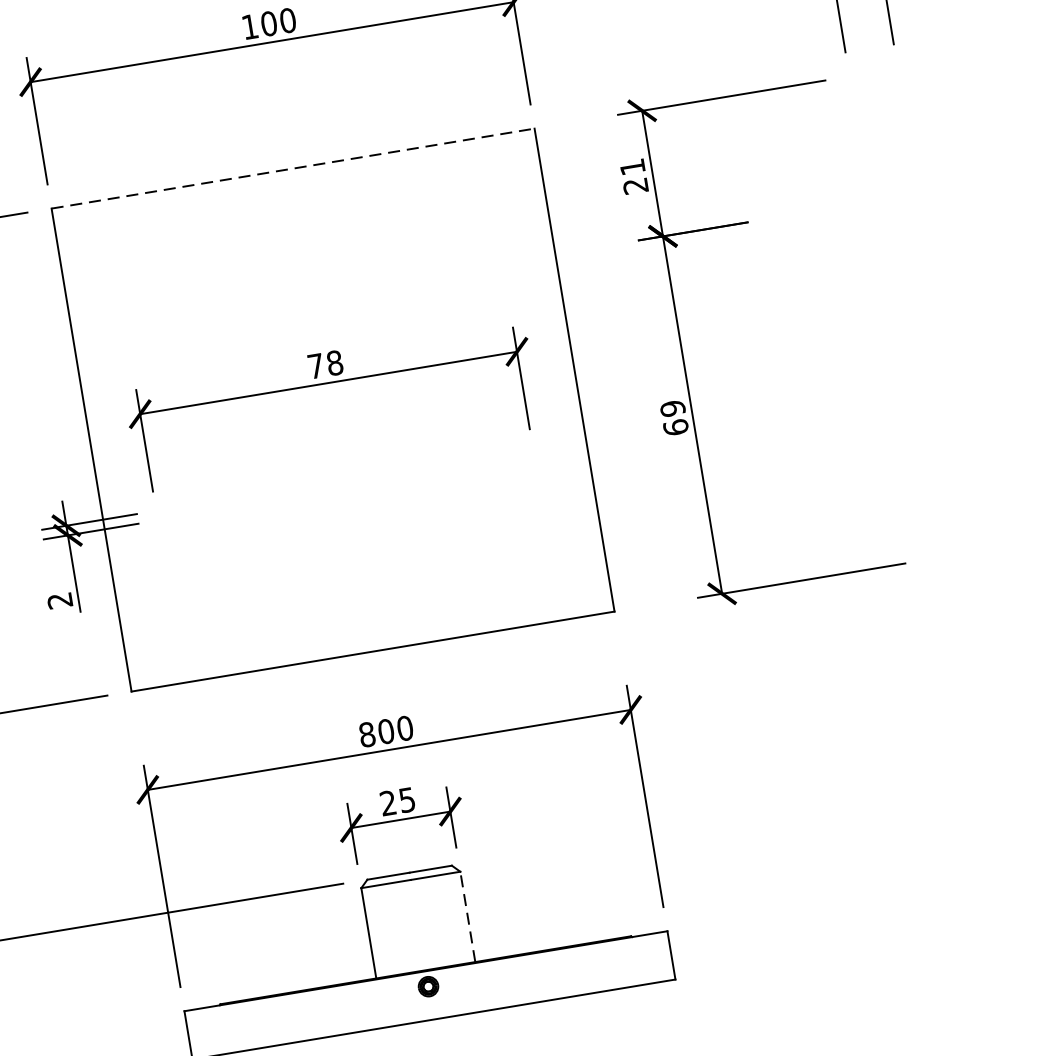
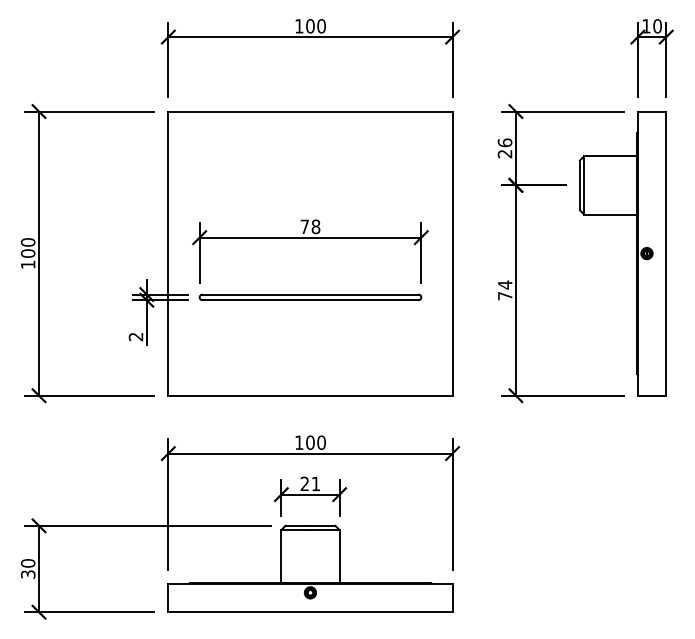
text: (631, 166) -> (504, 142), 21 -> 26
line: (293, 168) -> (310, 111), dashed -> solid
part: (887, 318) -> (636, 253), added
text: (674, 417) -> (505, 290), 69 -> 74
part: (345, 483) -> (310, 296), added
text: (367, 734) -> (299, 442), 800 -> 100
text: (406, 799) -> (315, 483), 25 -> 21
line: (467, 916) -> (339, 556), dashed -> solid

